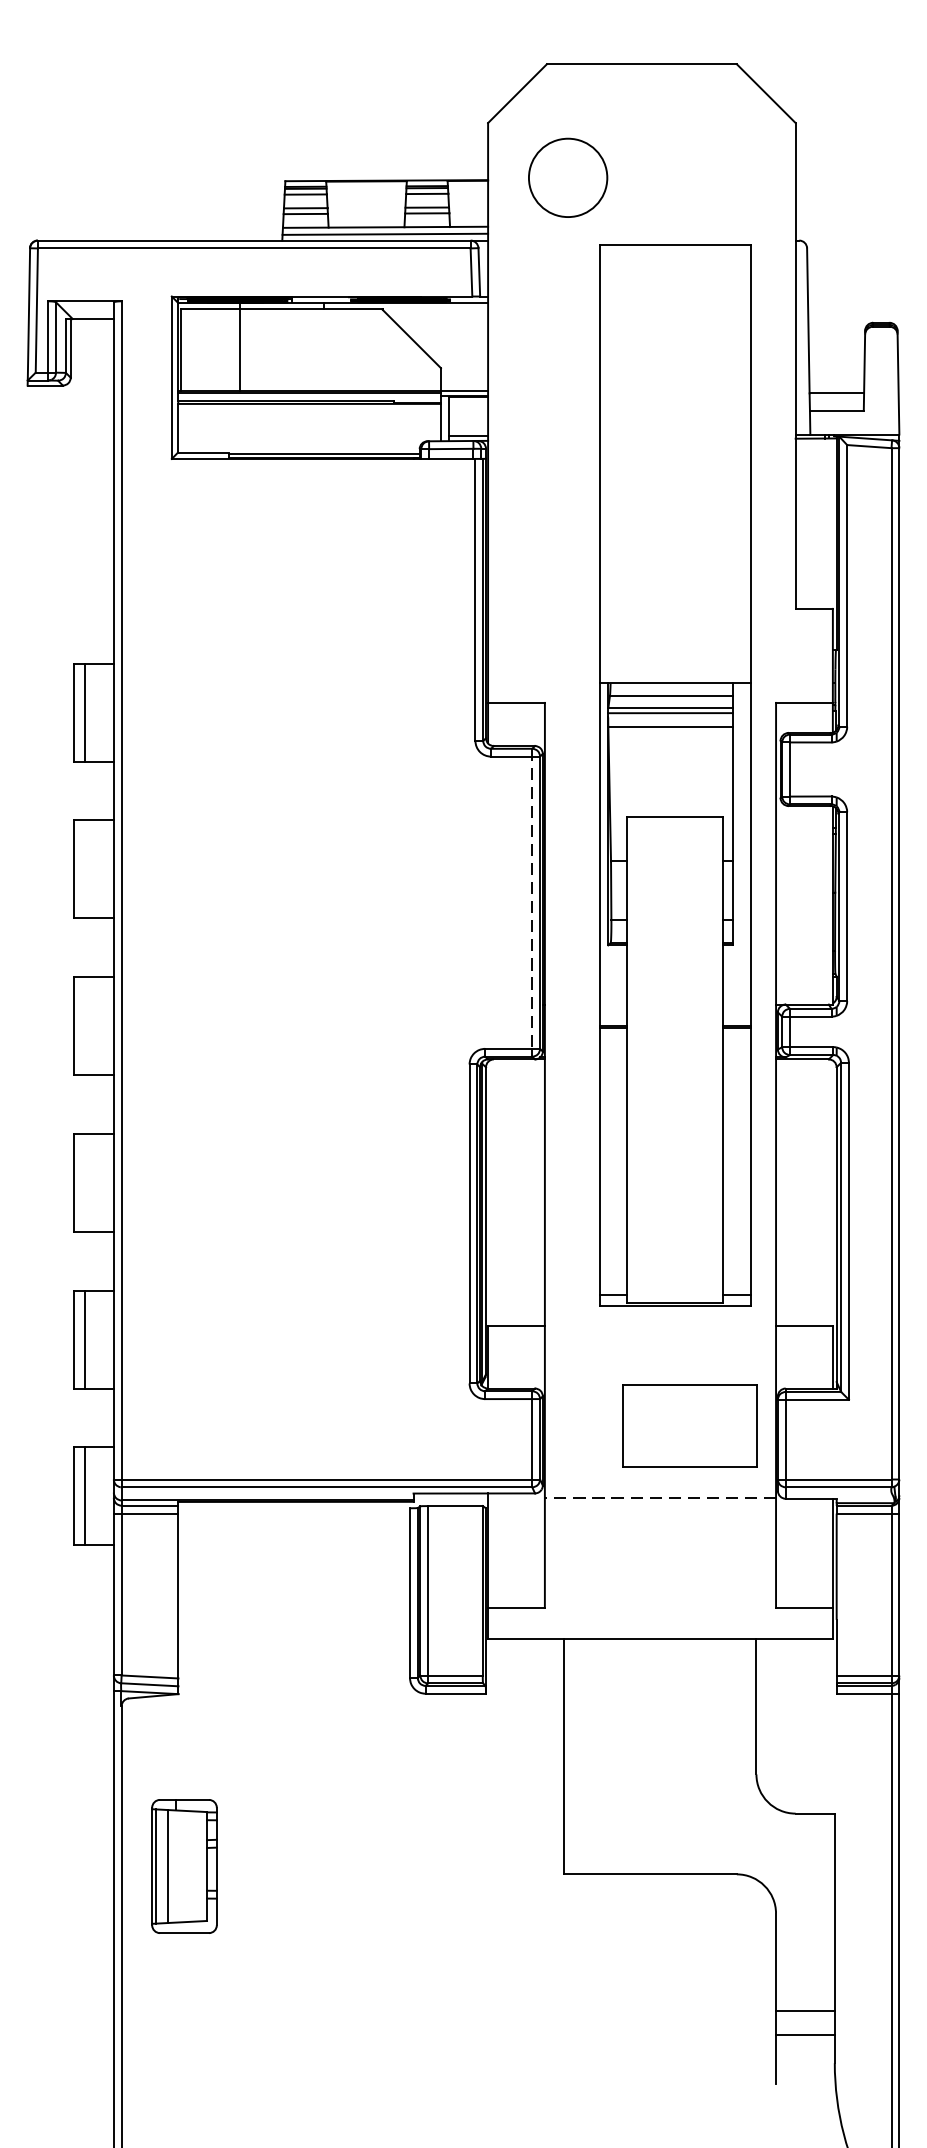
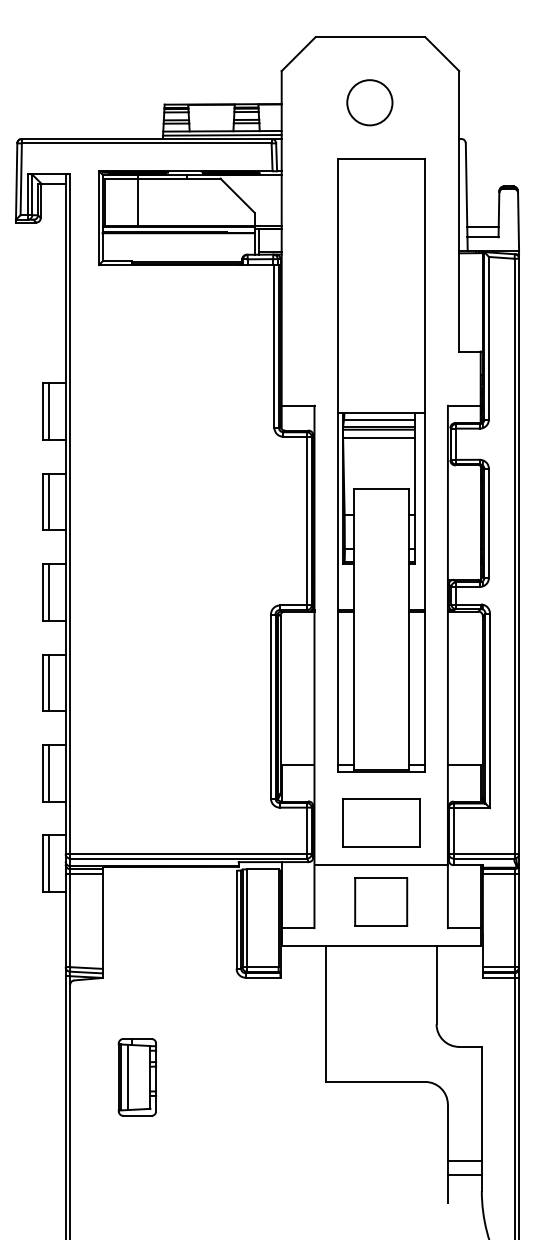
circle: (567, 177) -> (369, 102), moved
part: (674, 775) -> (381, 465), moved
line: (85, 868) -> (49, 501), added
line: (532, 898) -> (307, 518), dashed -> solid
line: (85, 1026) -> (49, 592), added
line: (85, 1182) -> (49, 682), added
part: (690, 1424) -> (381, 822), moved
line: (661, 1497) -> (381, 864), dashed -> solid
part: (661, 1561) -> (381, 901), added
part: (182, 1866) -> (136, 1077), moved

